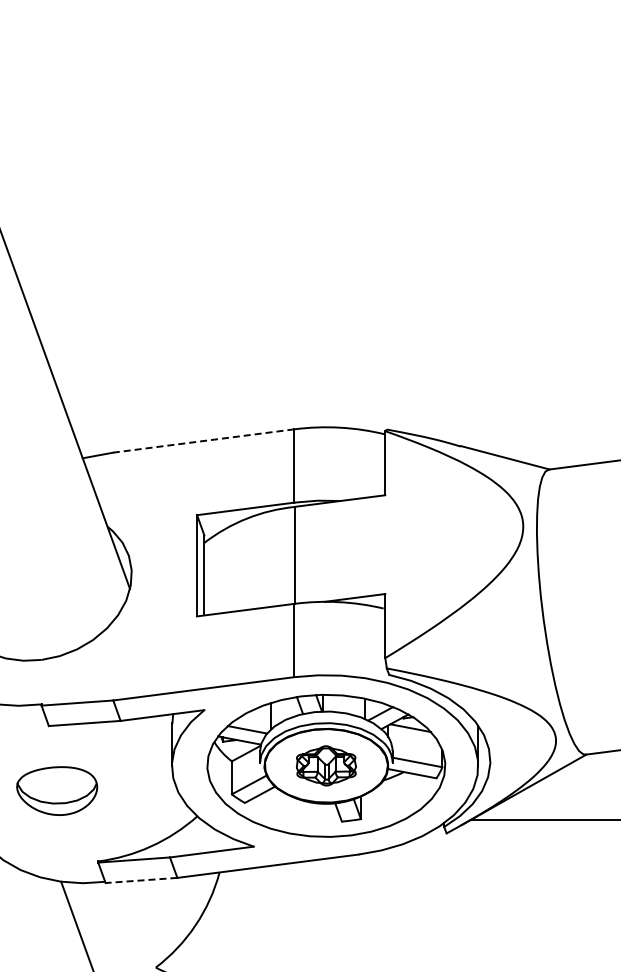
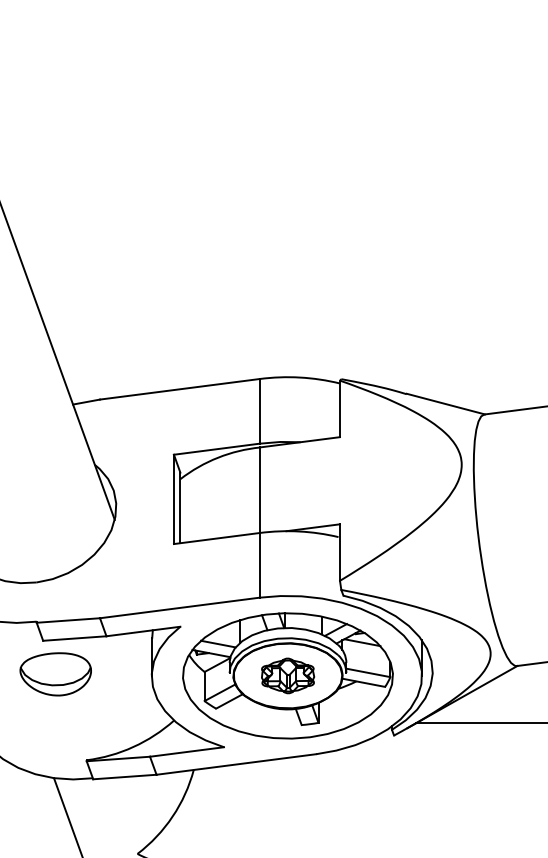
line: (203, 441) -> (179, 389), dashed -> solid
part: (57, 790) -> (56, 673), moved
line: (141, 880) -> (124, 777), dashed -> solid

